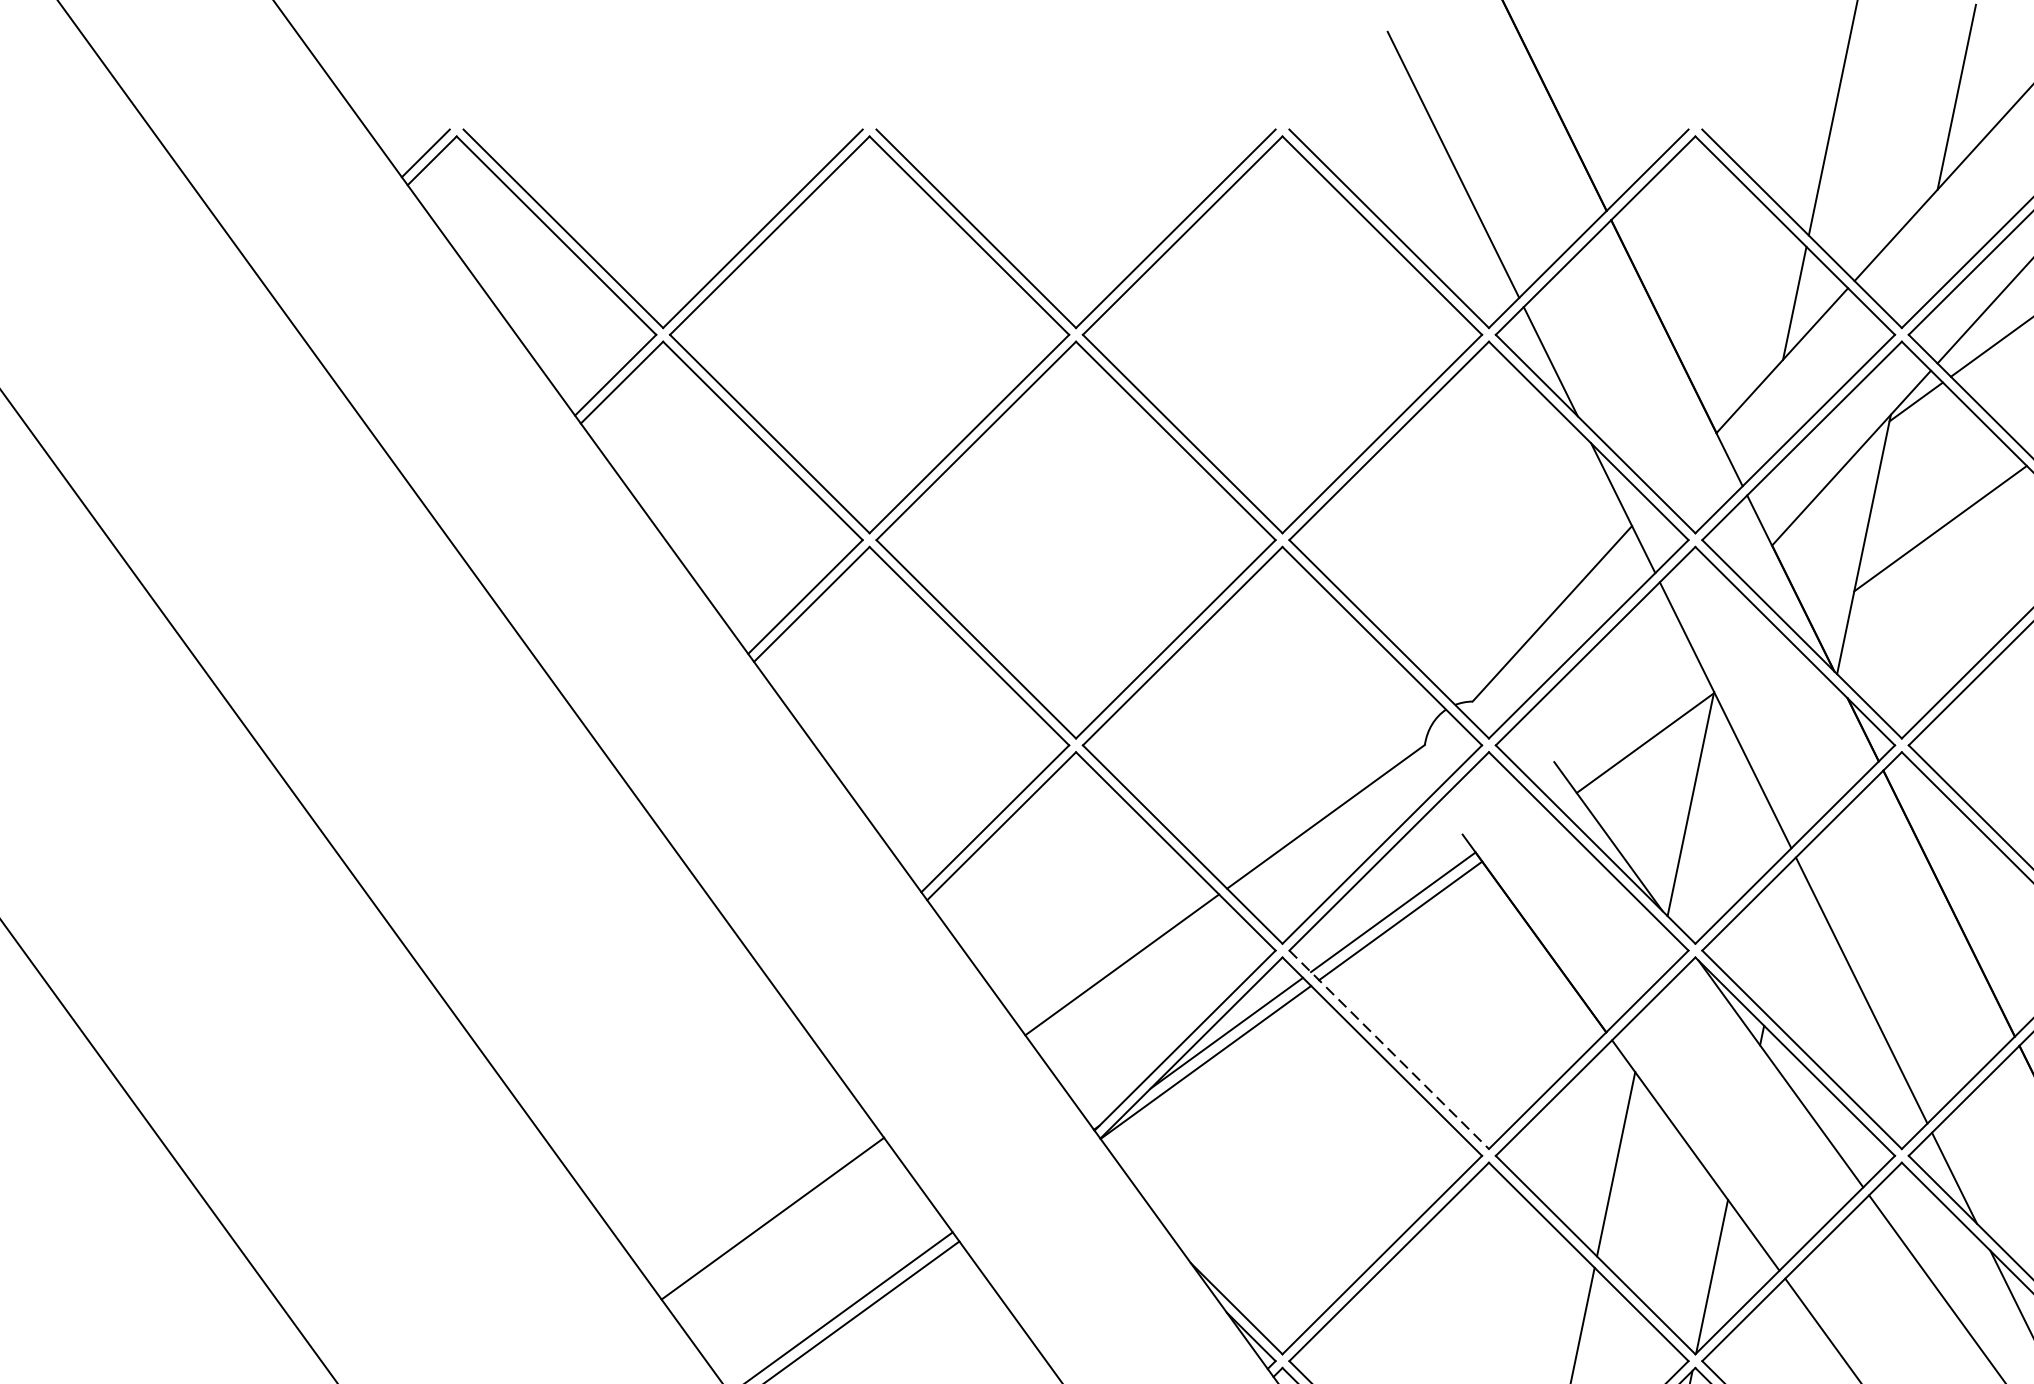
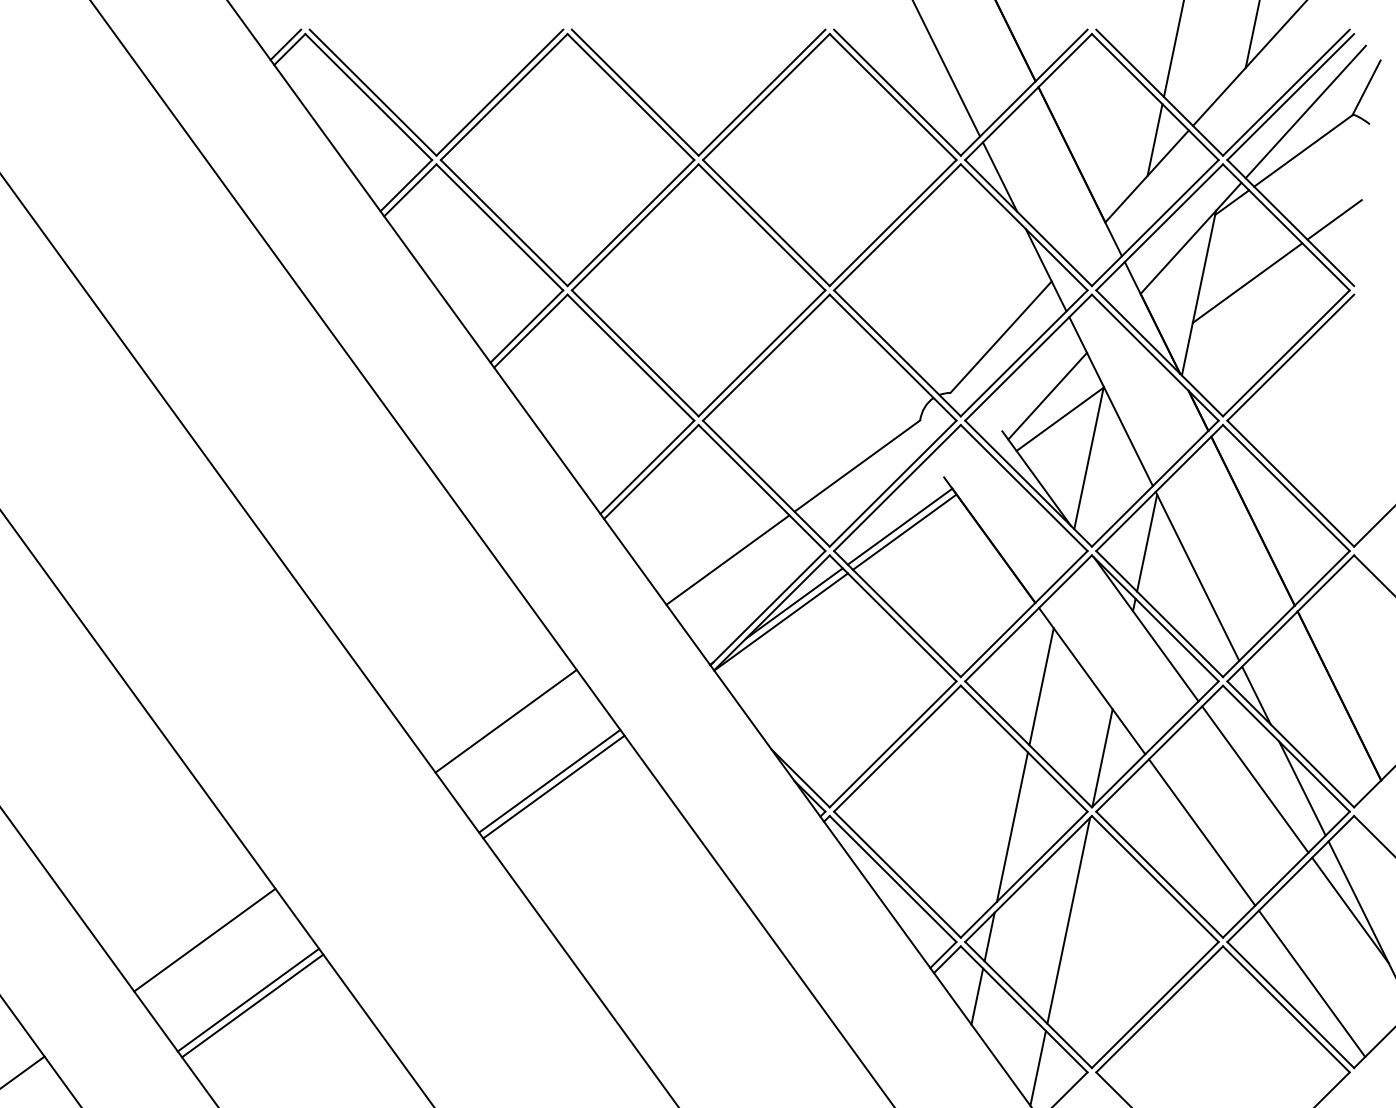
line: (1625, 705) -> (1047, 395), added
line: (1782, 937) -> (1147, 542), added
line: (1389, 1050) -> (897, 614), dashed -> solid

